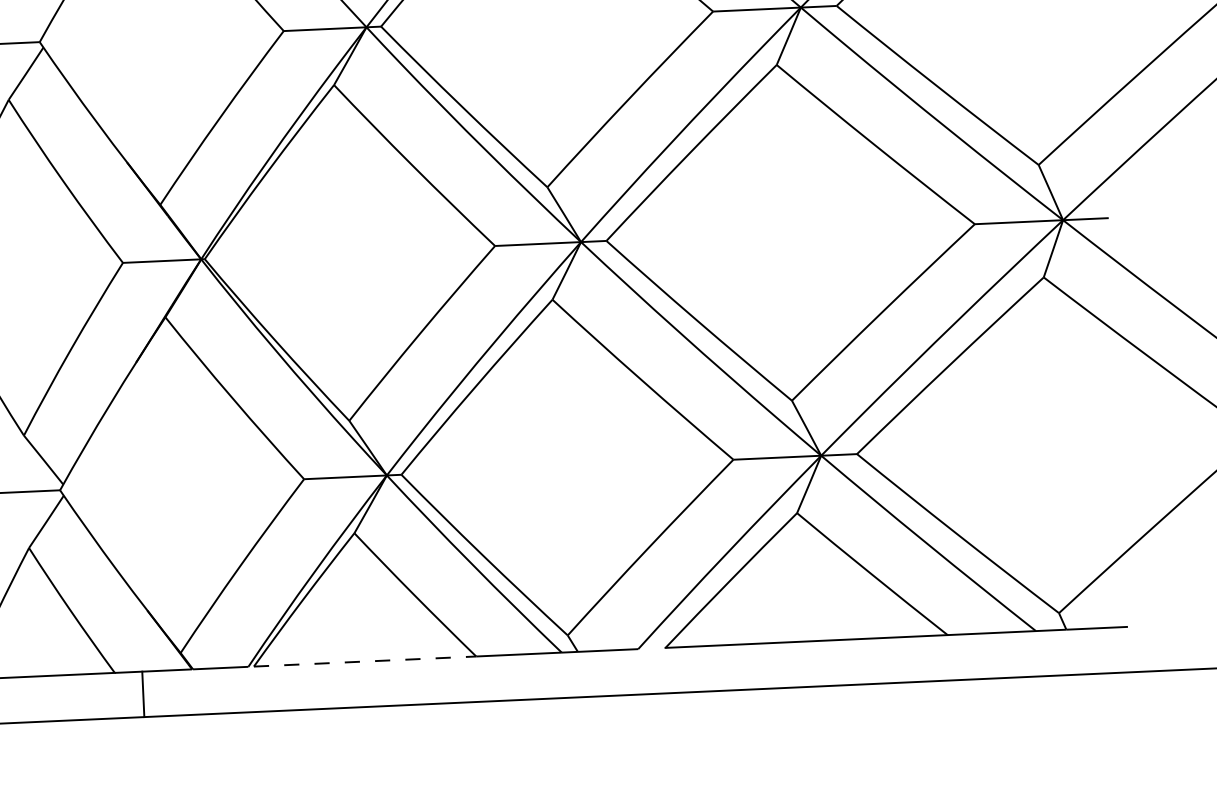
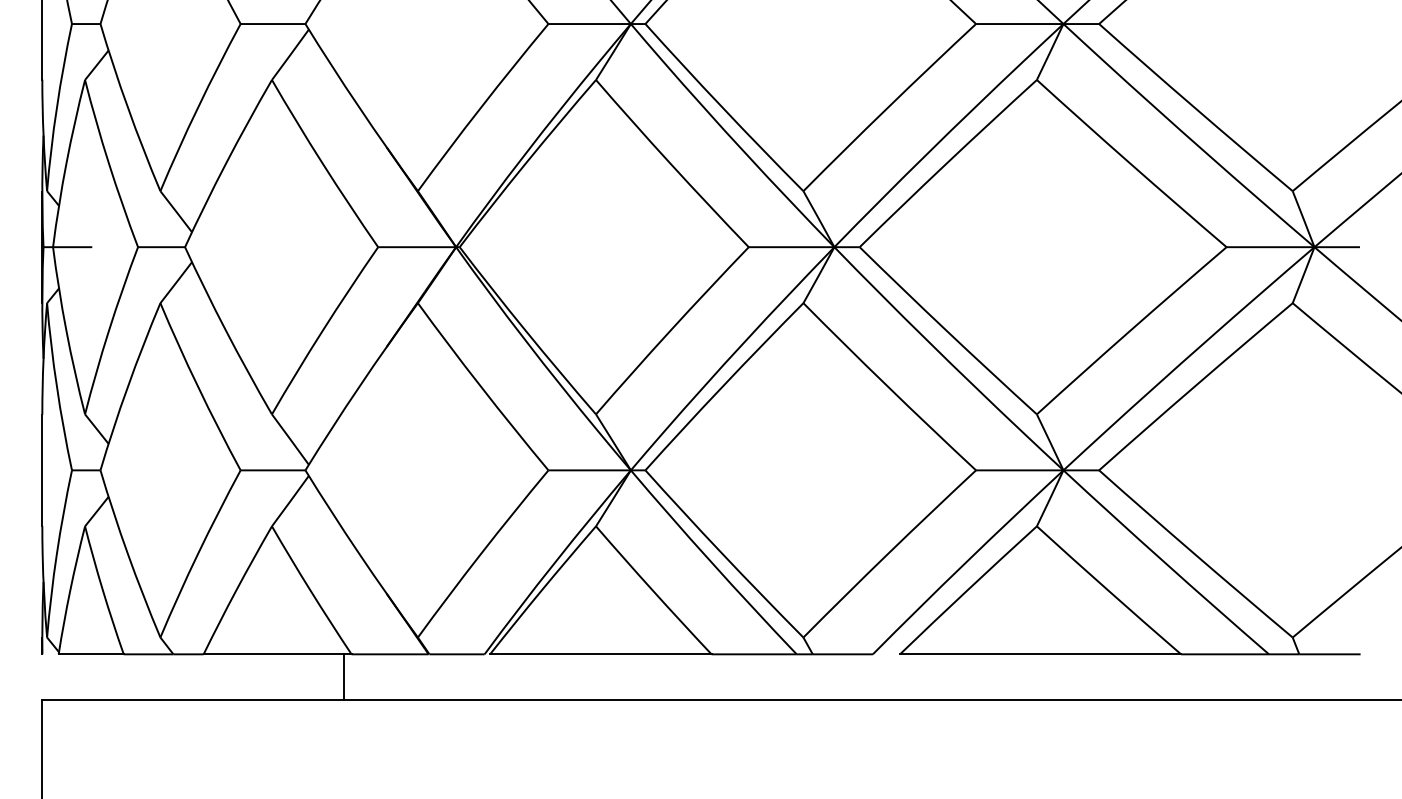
line: (364, 661) -> (600, 654), dashed -> solid
line: (142, 693) -> (343, 676), moved

